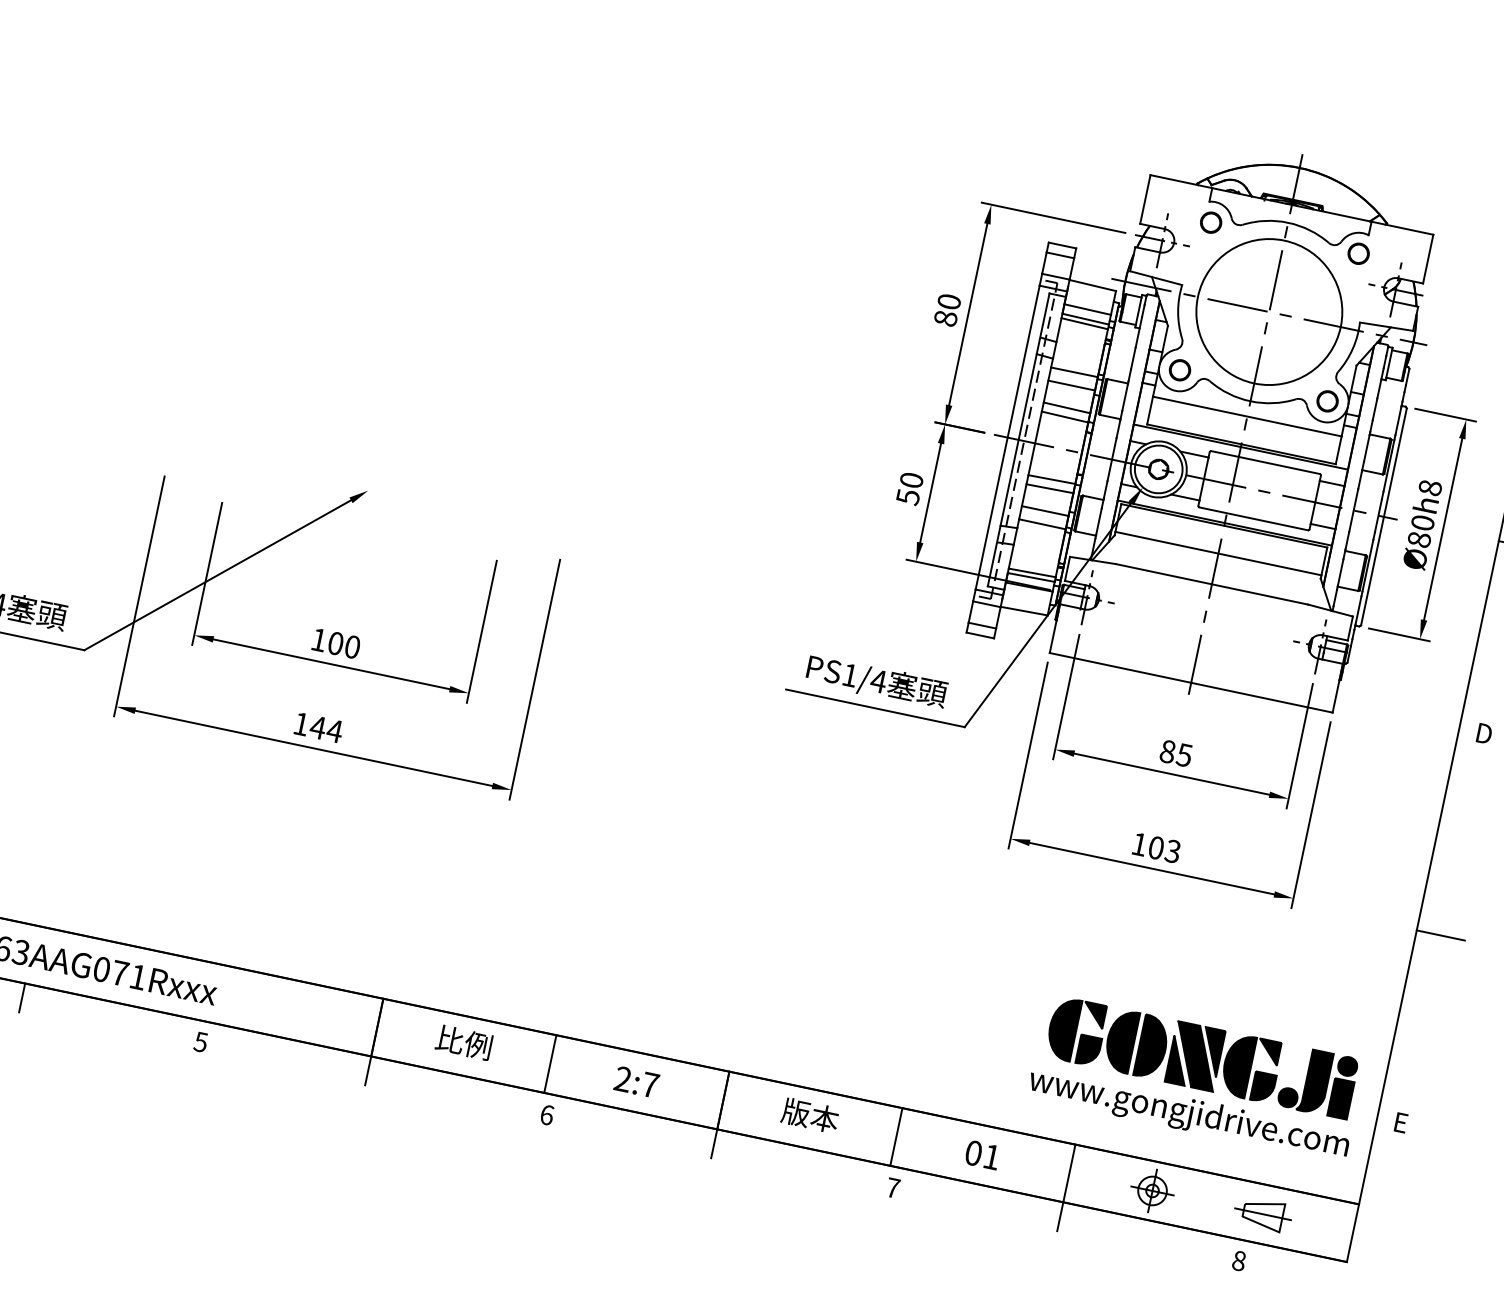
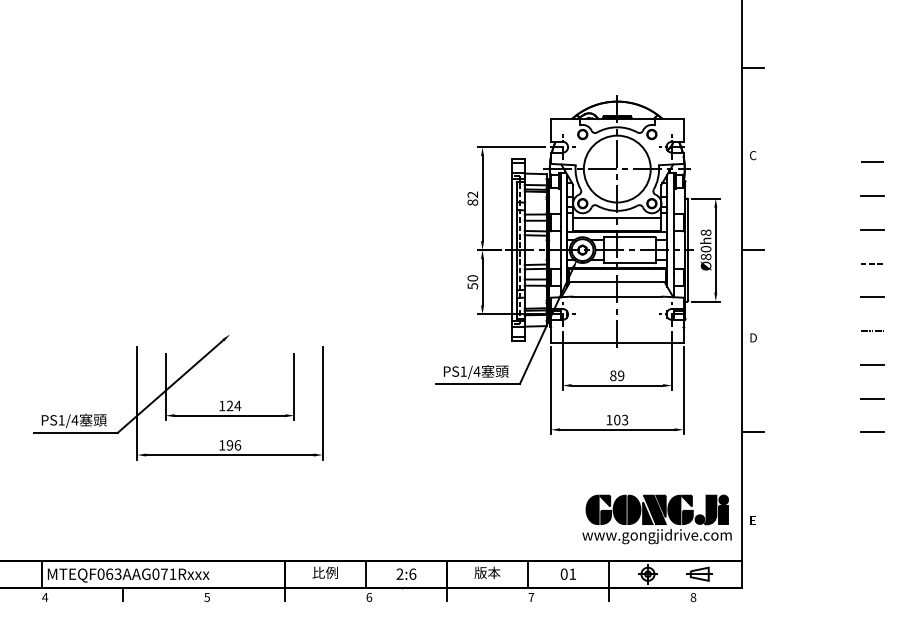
text: (948, 301) -> (472, 194), 80 -> 82
text: (343, 644) -> (233, 405), 100 -> 124
text: (325, 729) -> (233, 445), 144 -> 196
text: (1185, 754) -> (621, 375), 85 -> 89
text: (650, 1083) -> (412, 573), 2:7 -> 2:6

